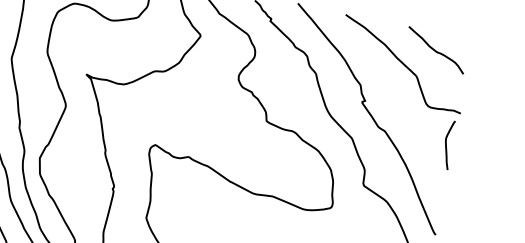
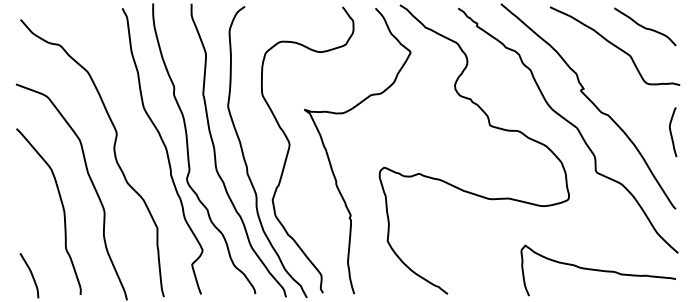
curve: (446, 145) -> (671, 132), moved

